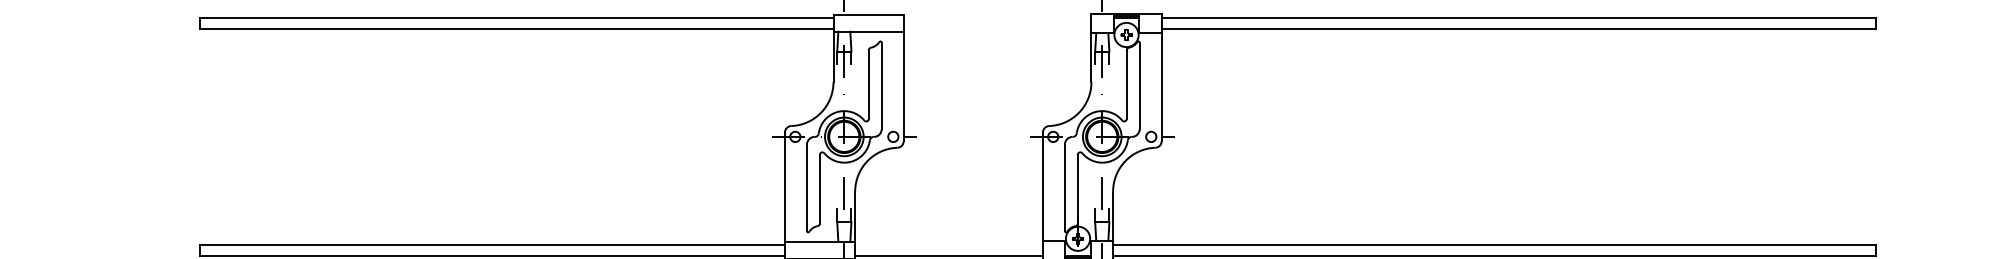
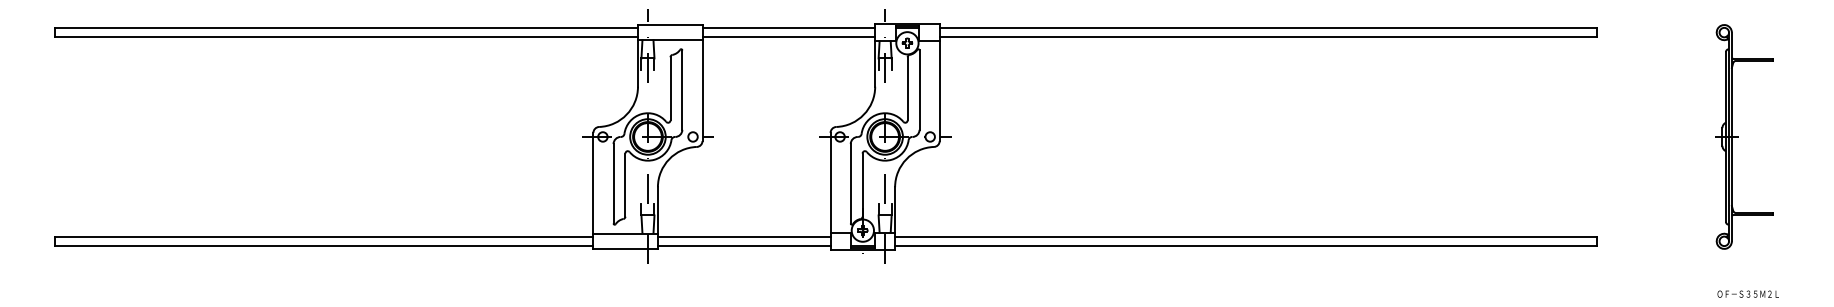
line: (997, 17) -> (788, 27), added
line: (997, 28) -> (788, 37), added
line: (948, 245) -> (743, 236), added

